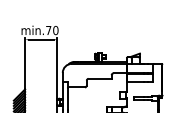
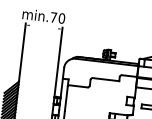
line: (40, 39) -> (43, 26), removed

